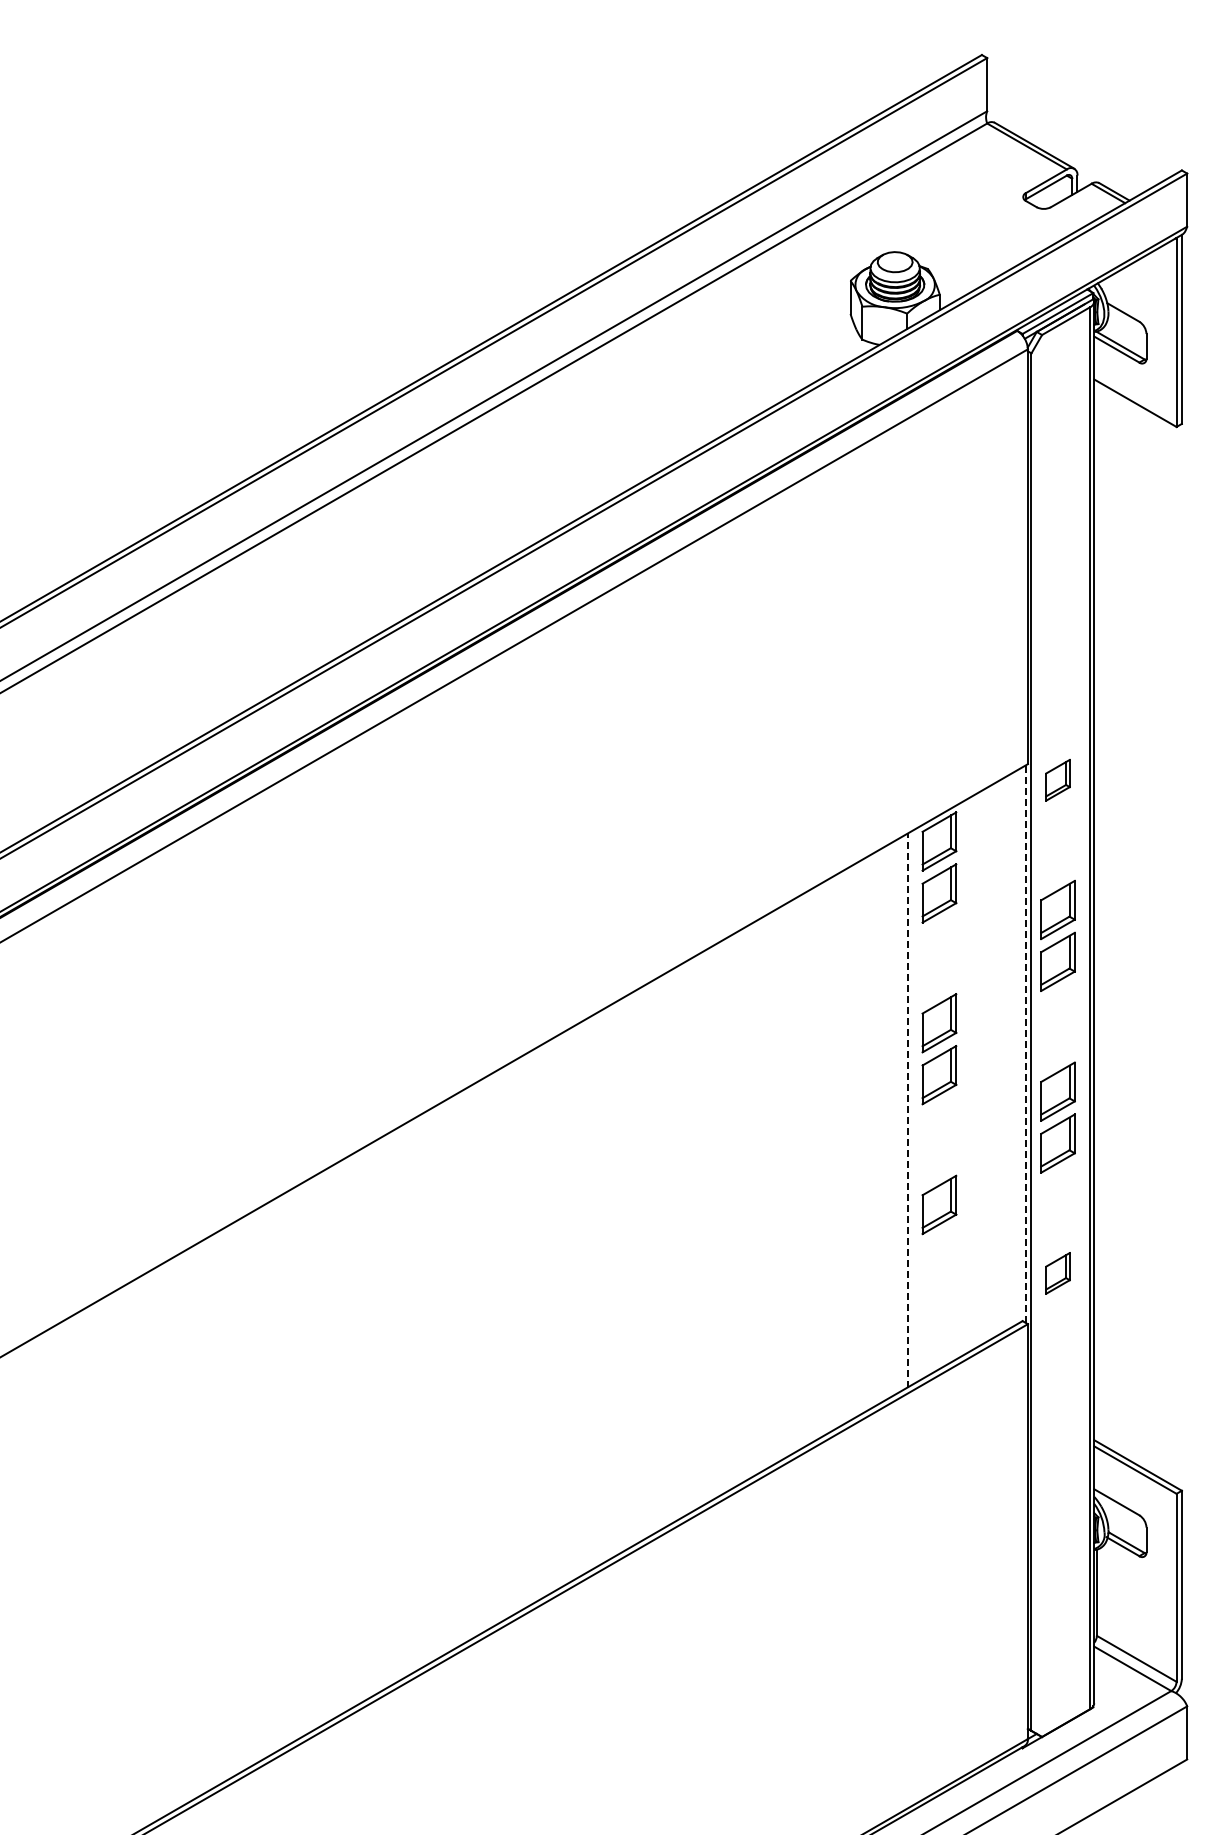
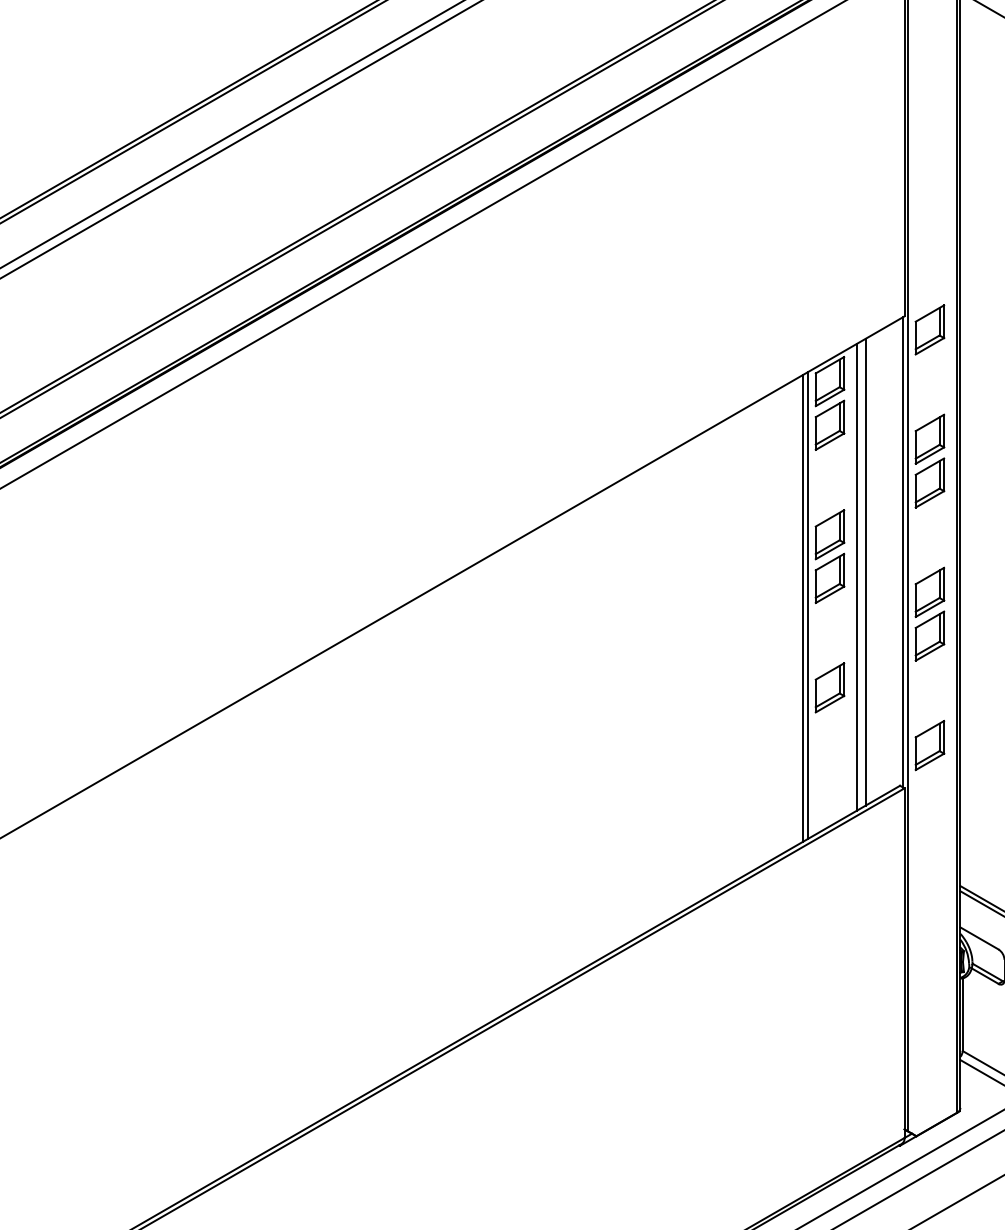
part: (1057, 780) -> (929, 330), size x1.43
line: (1026, 1044) -> (903, 552), dashed -> solid
line: (981, 1067) -> (865, 572), added
line: (971, 1073) -> (857, 577), added
line: (912, 1107) -> (807, 605), added
line: (907, 1110) -> (803, 608), dashed -> solid
part: (1057, 1273) -> (929, 745), size x1.43

